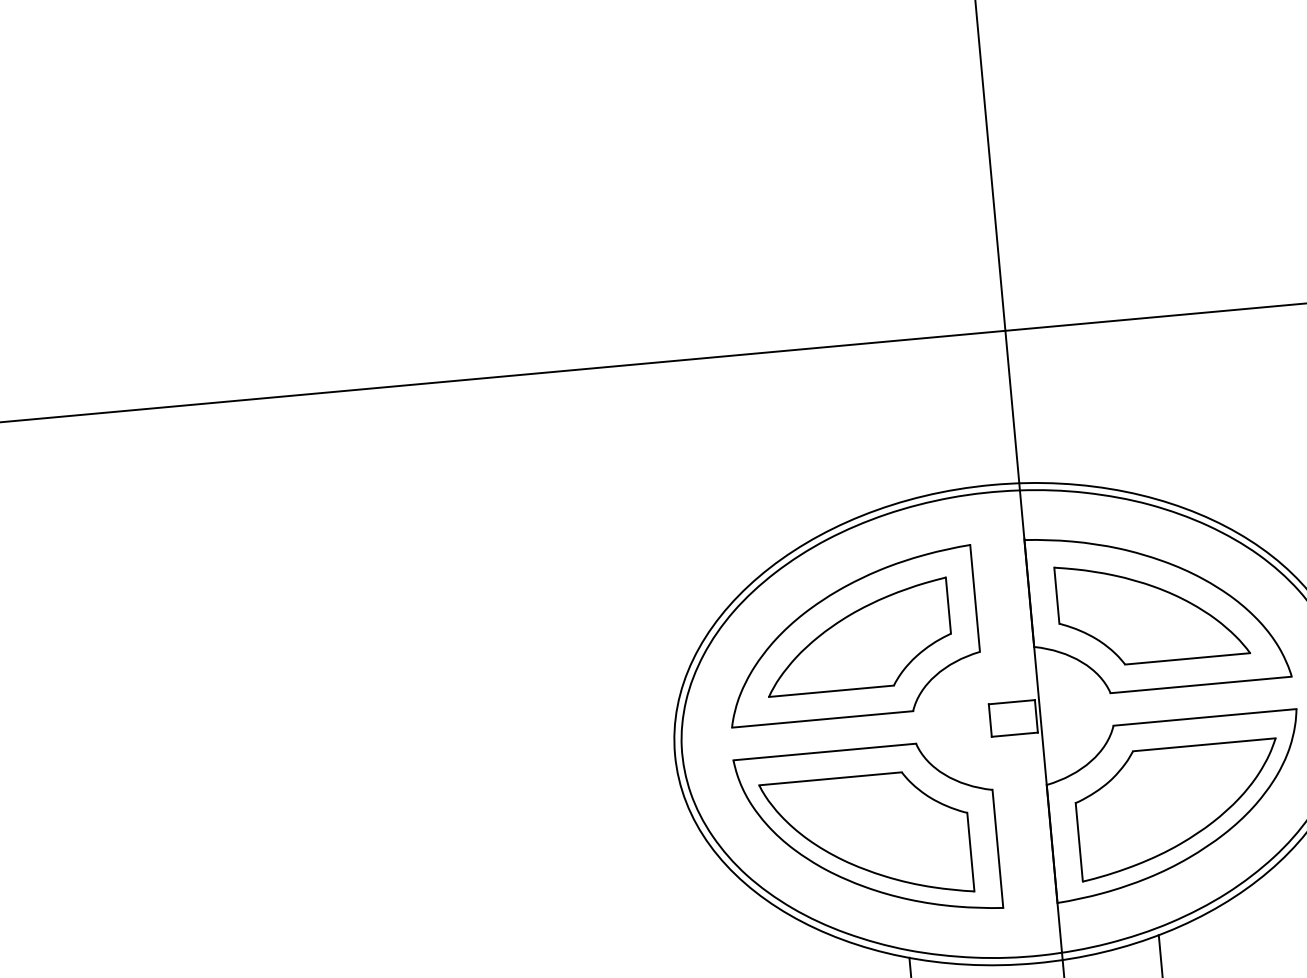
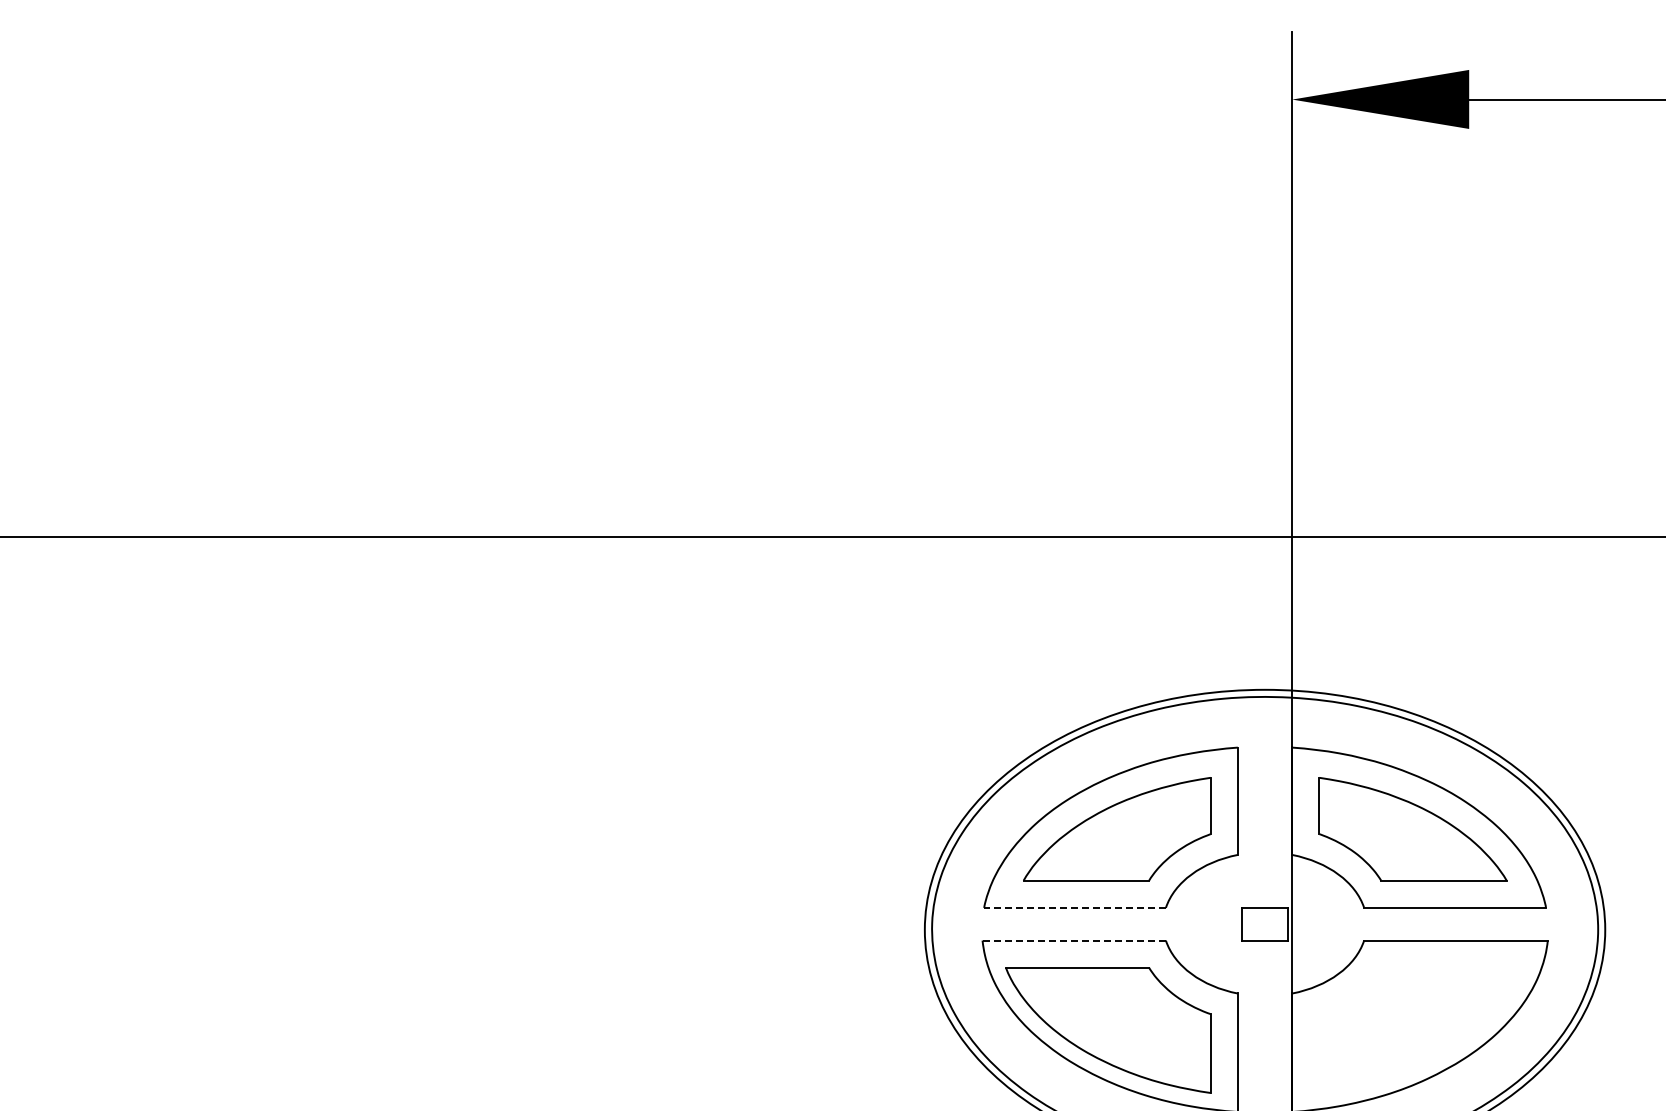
line: (823, 718) -> (1075, 907), solid -> dashed
line: (825, 751) -> (1074, 940), solid -> dashed
part: (1178, 810) -> (1421, 1030), removed

